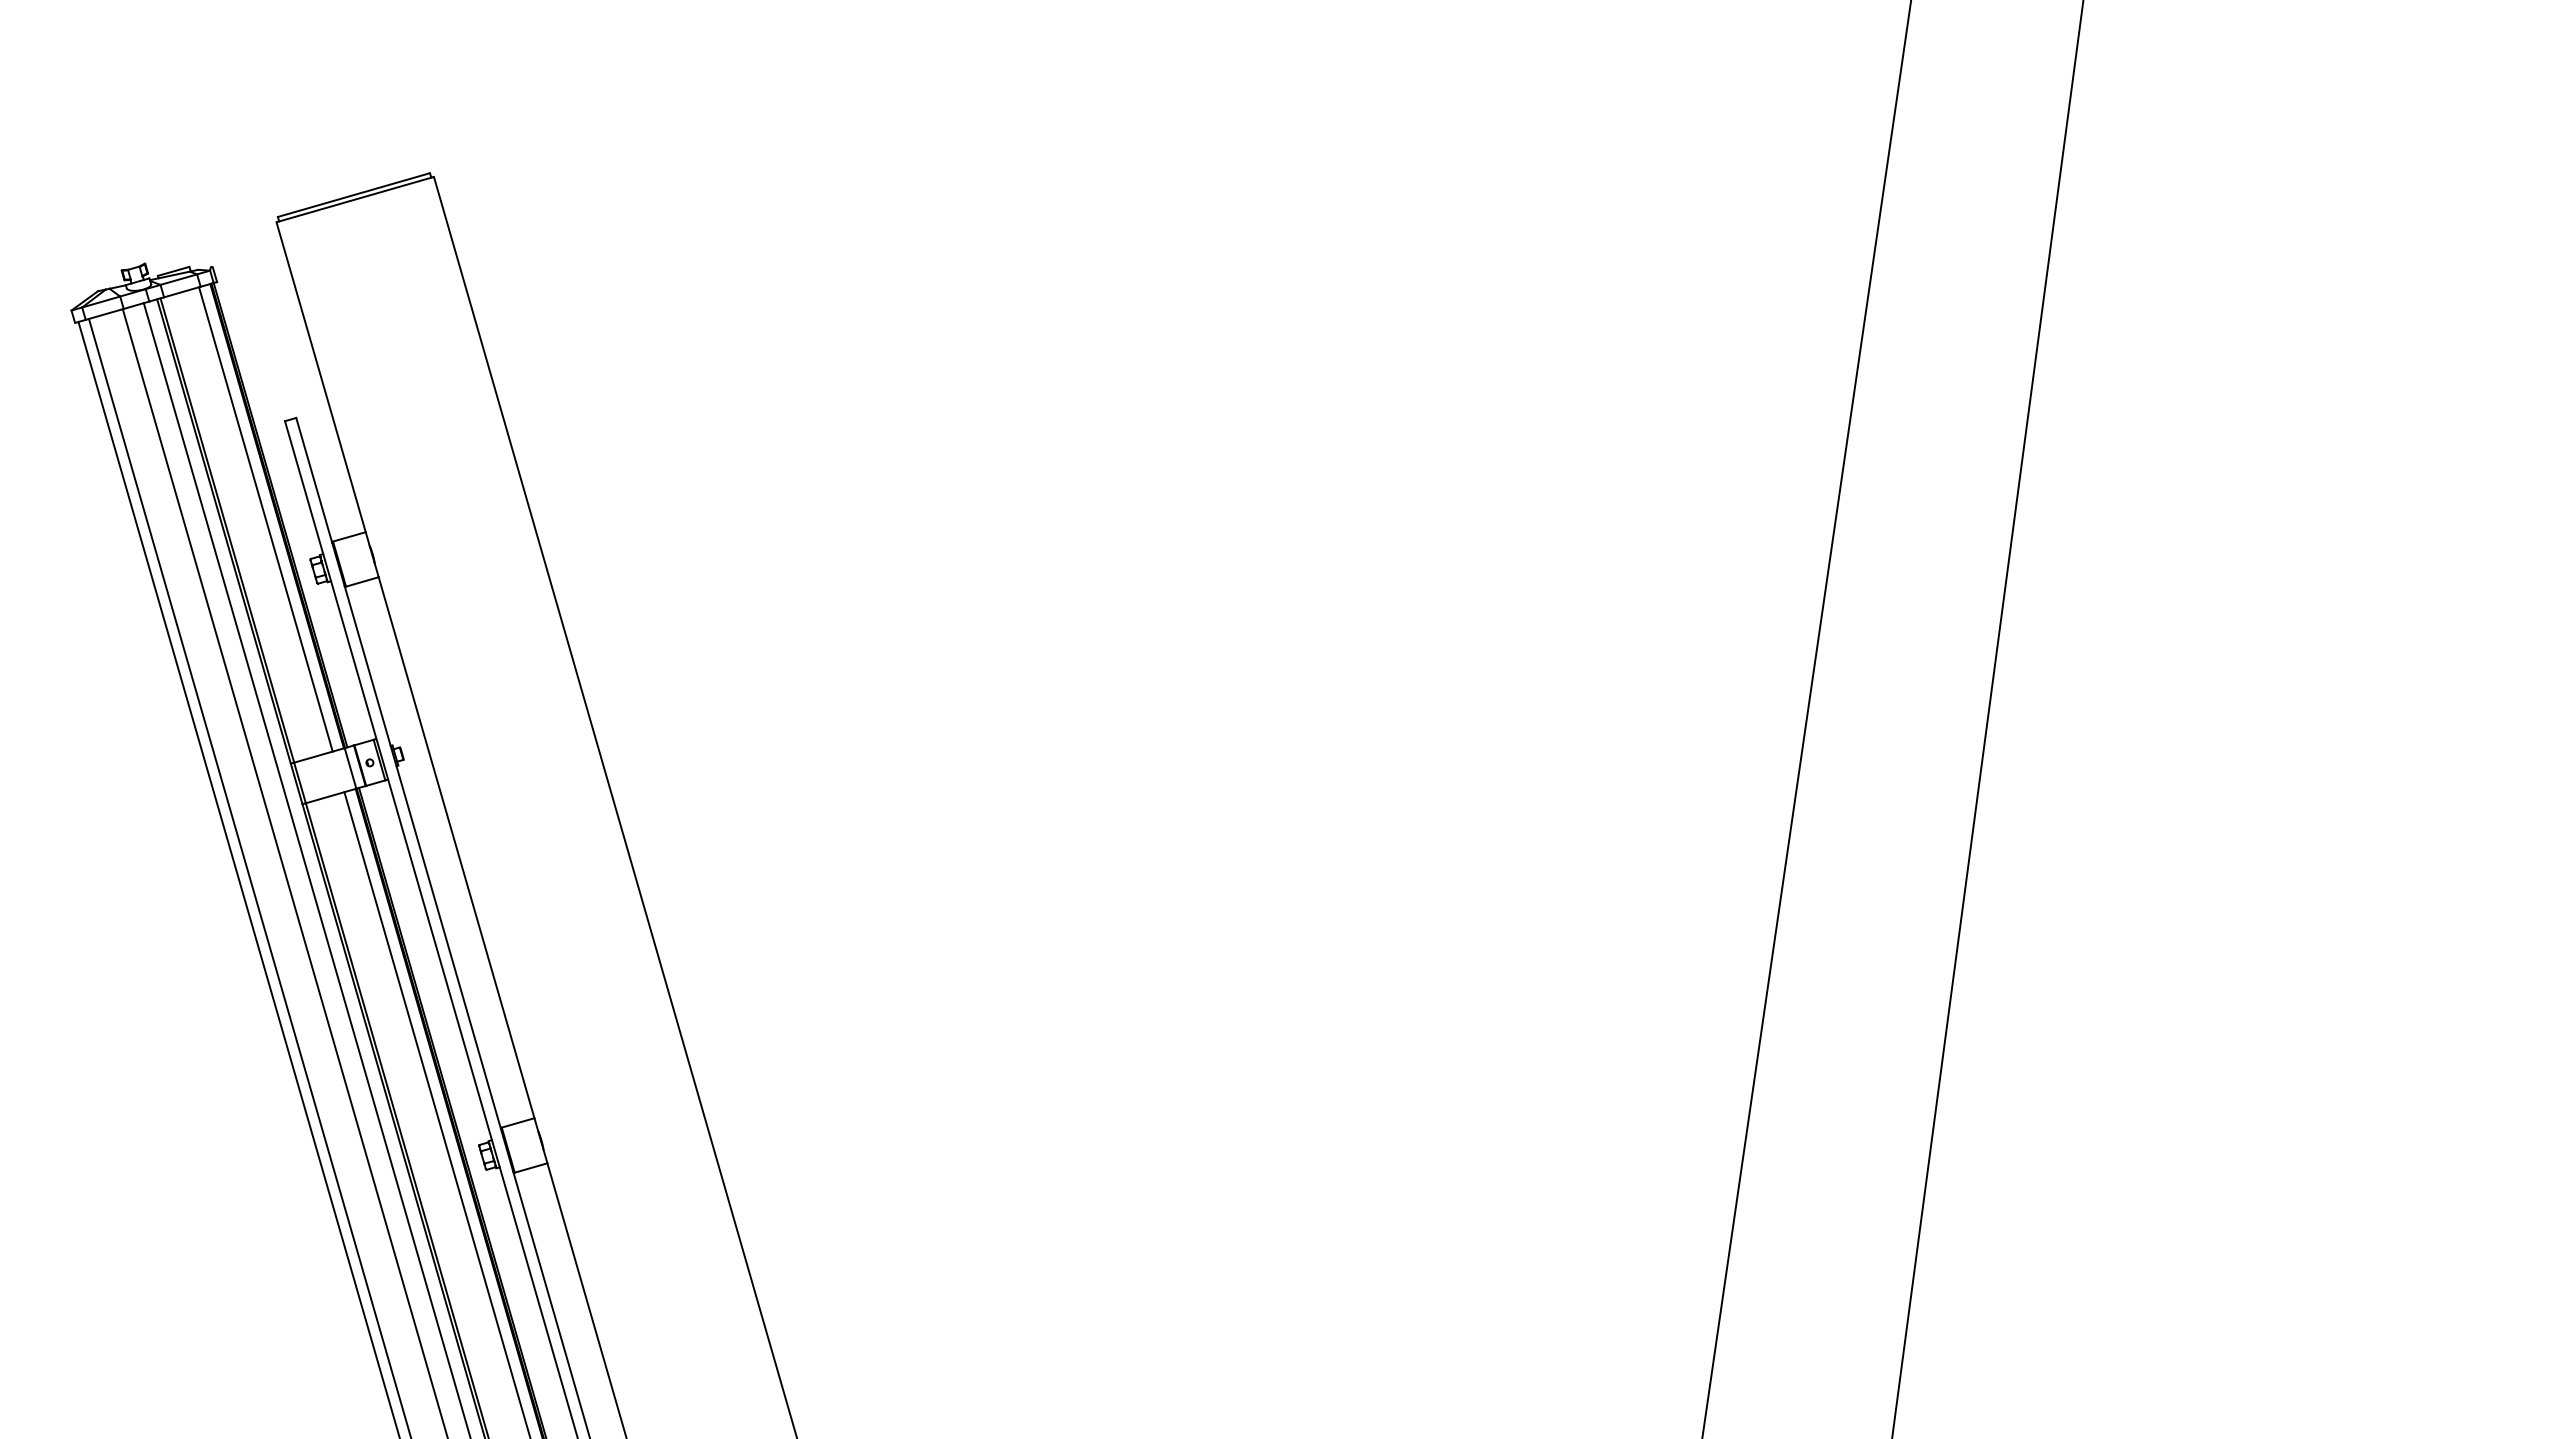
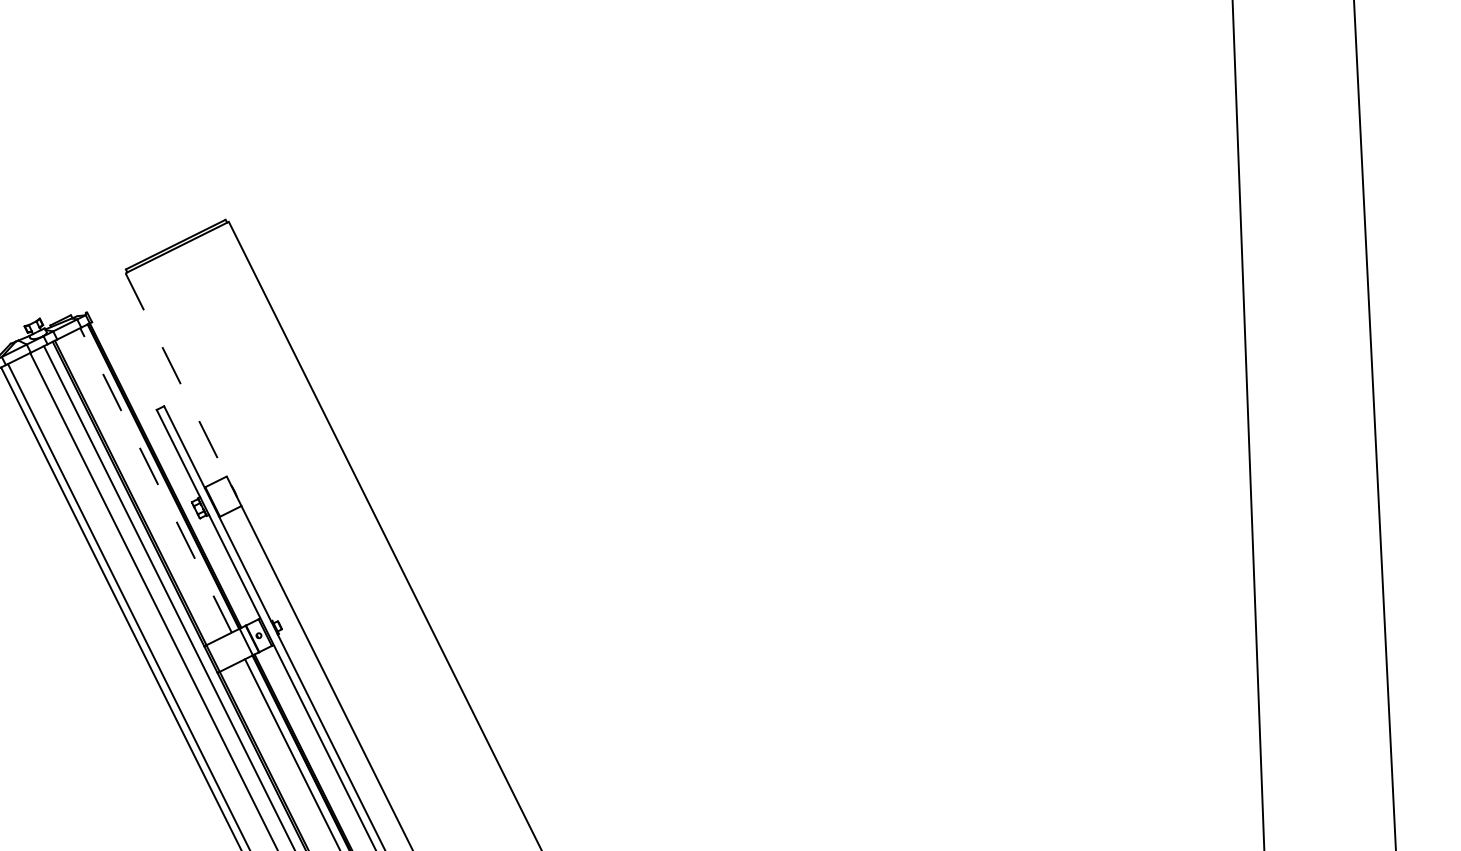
line: (321, 377) -> (176, 375), solid -> dashed
line: (265, 519) -> (155, 480), solid -> dashed

